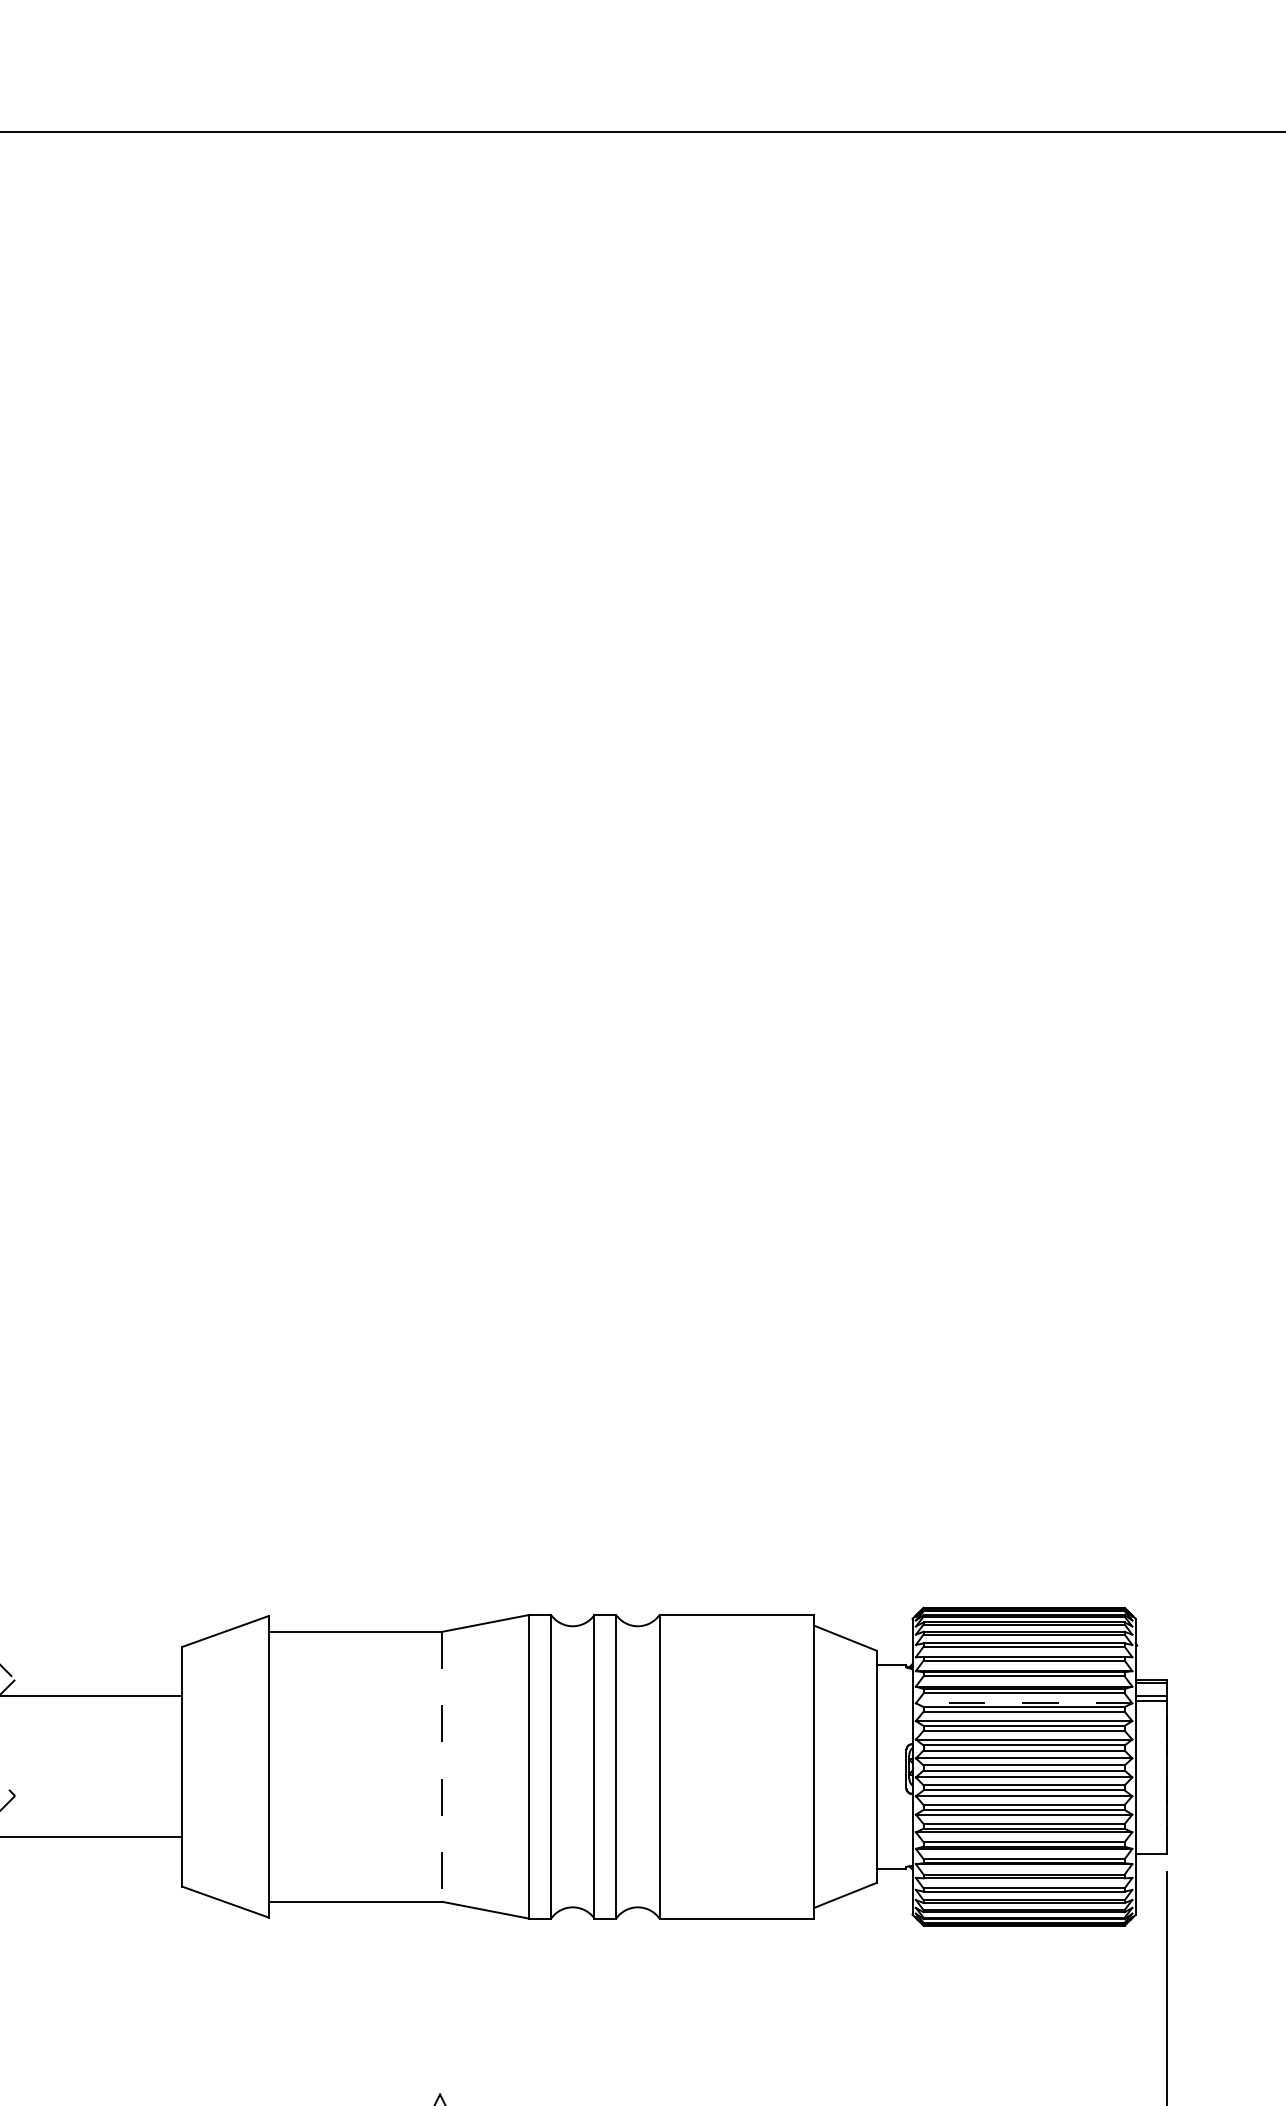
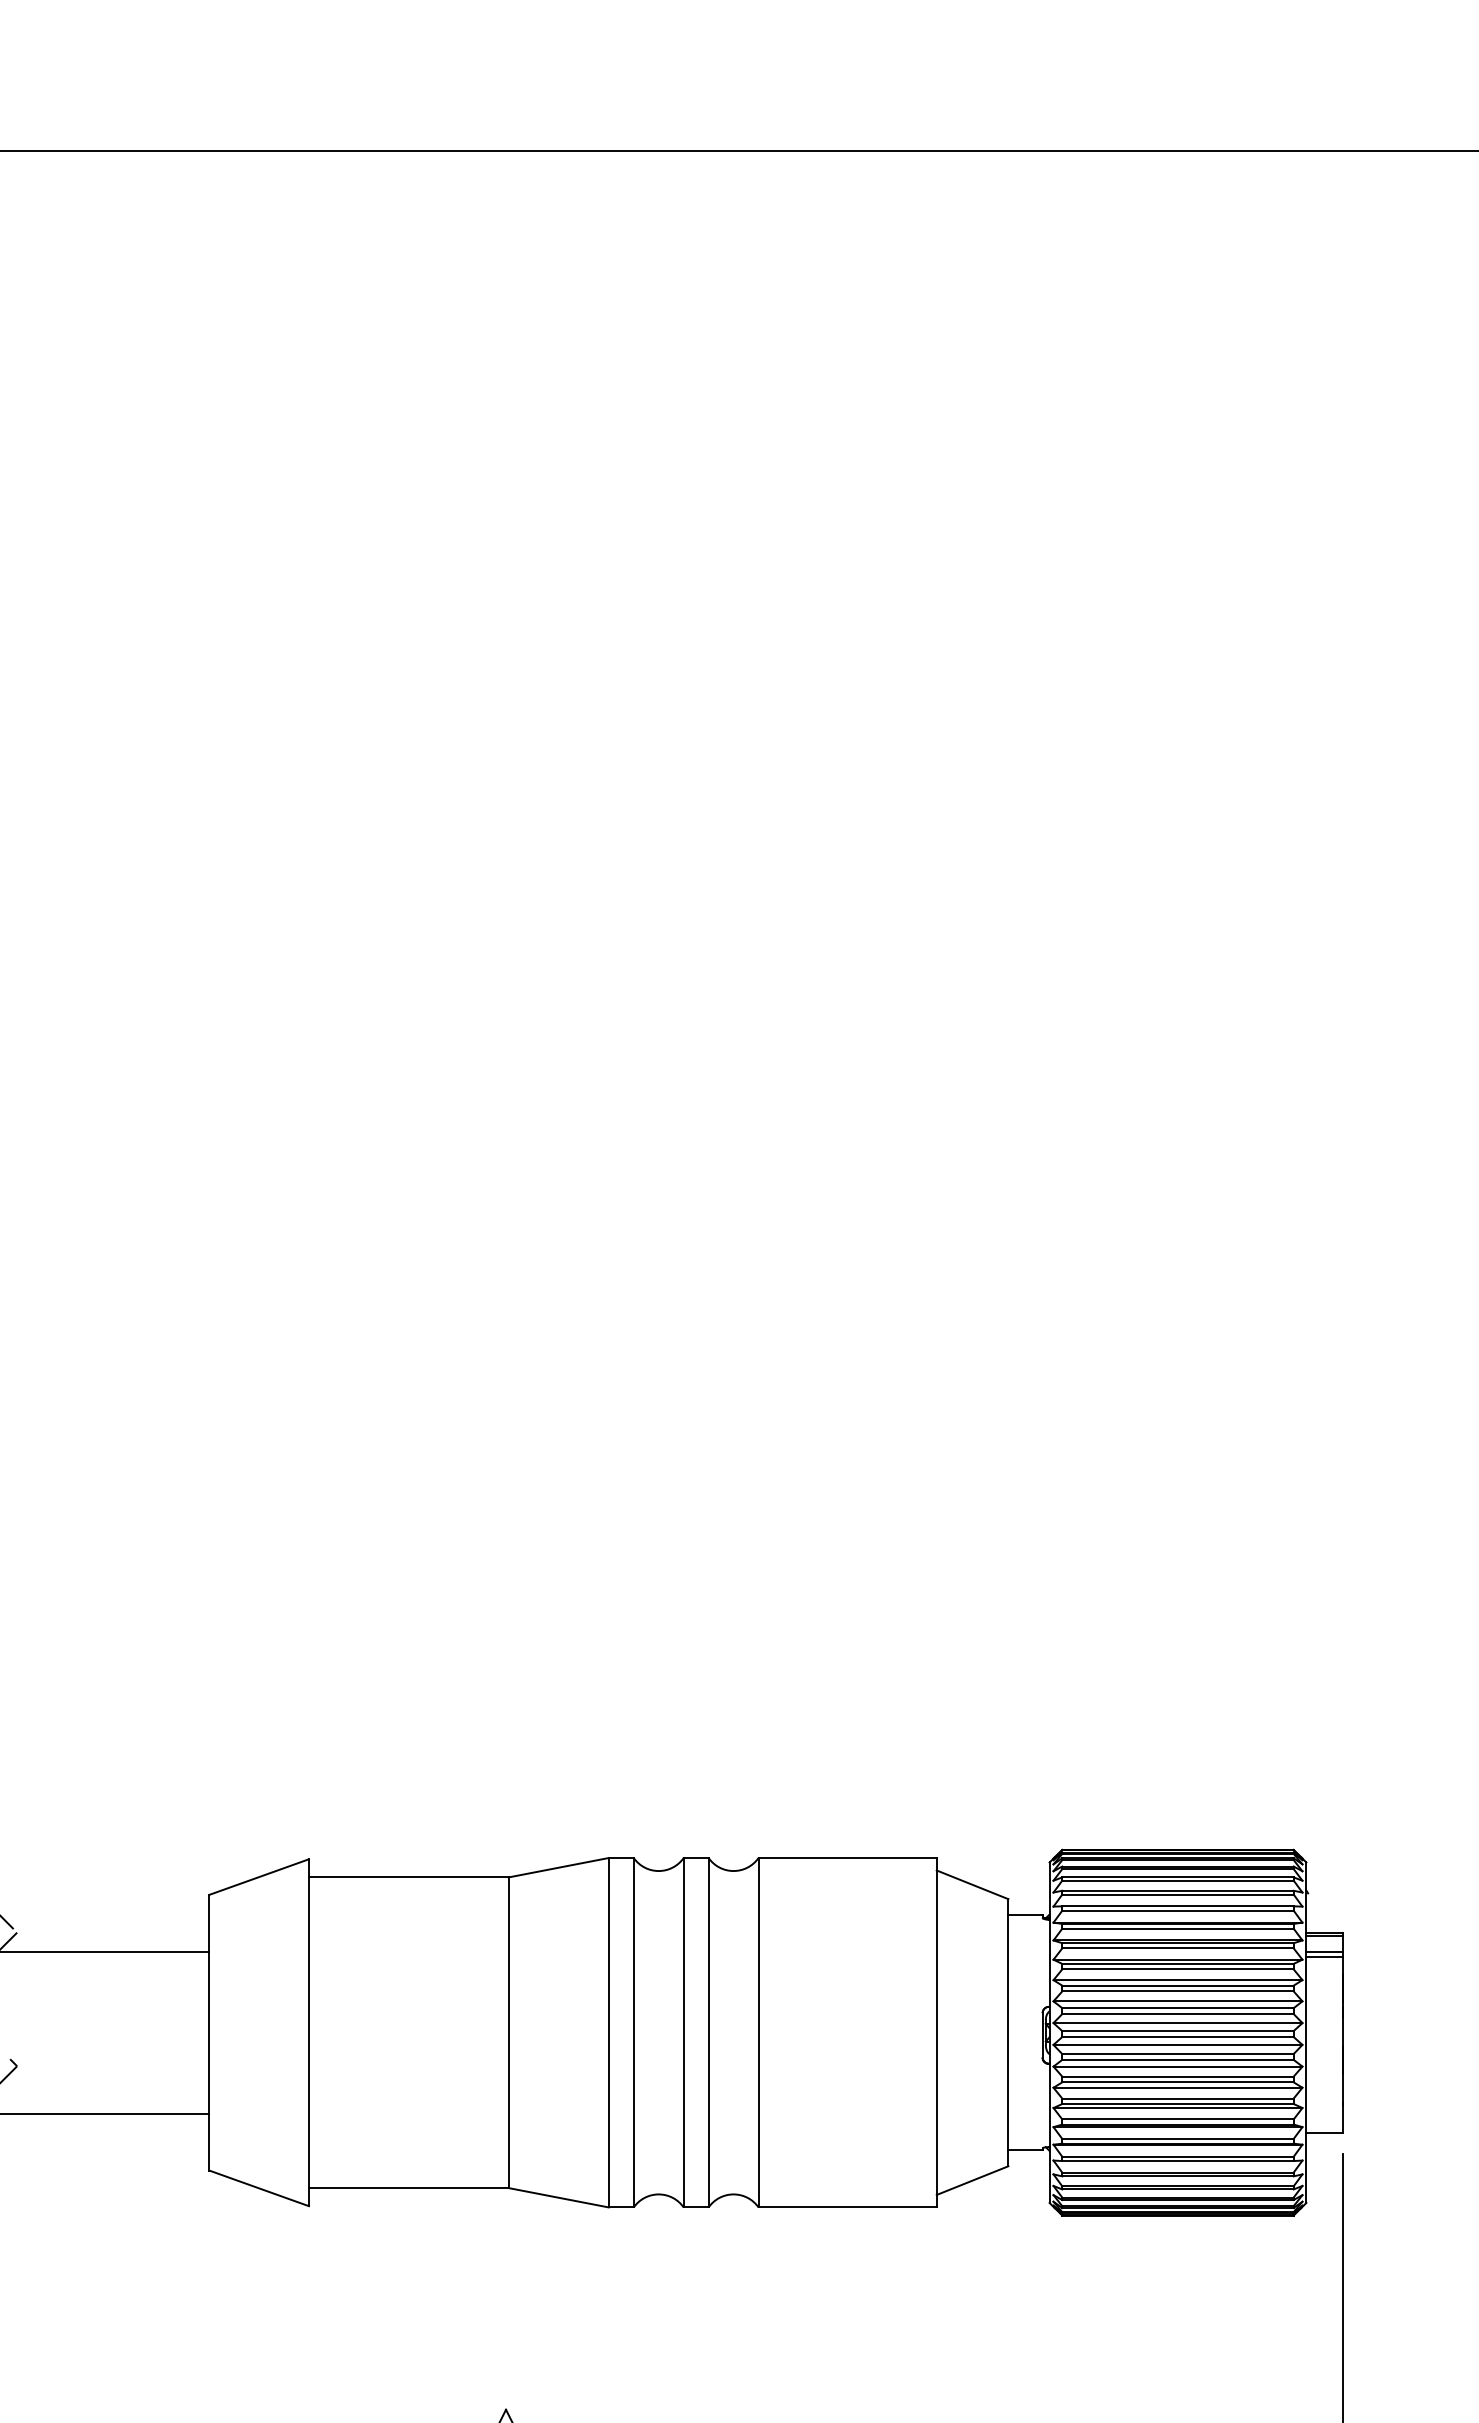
line: (1023, 1703) -> (1177, 1959), dashed -> solid
line: (442, 1767) -> (508, 2033), dashed -> solid

